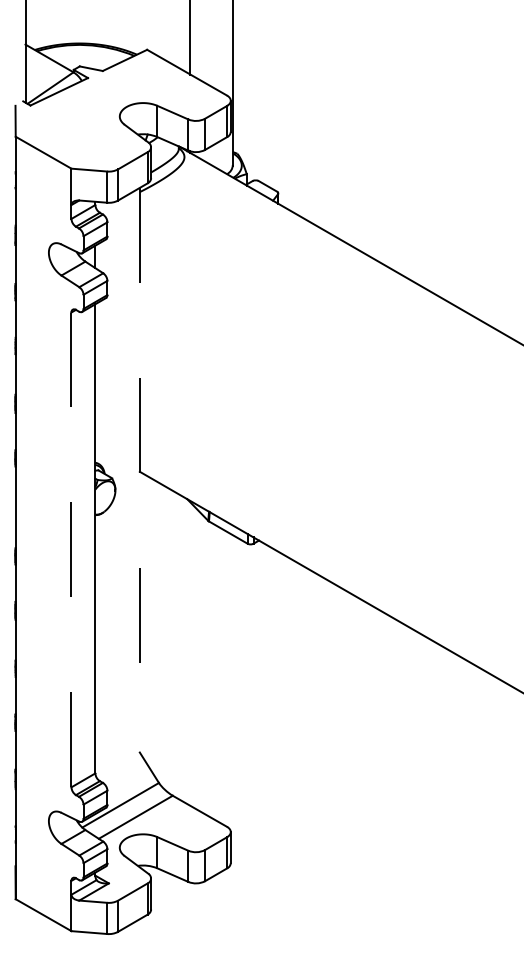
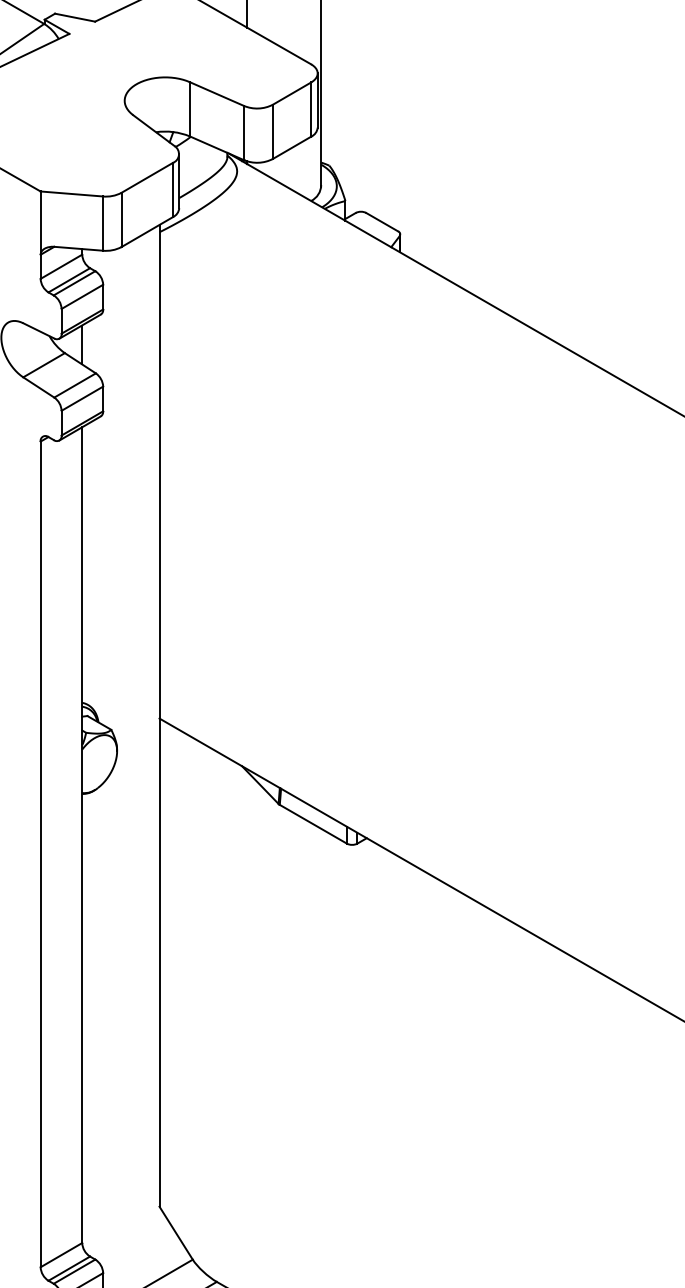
line: (139, 470) -> (158, 716), dashed -> solid
line: (71, 549) -> (40, 853), dashed -> solid

